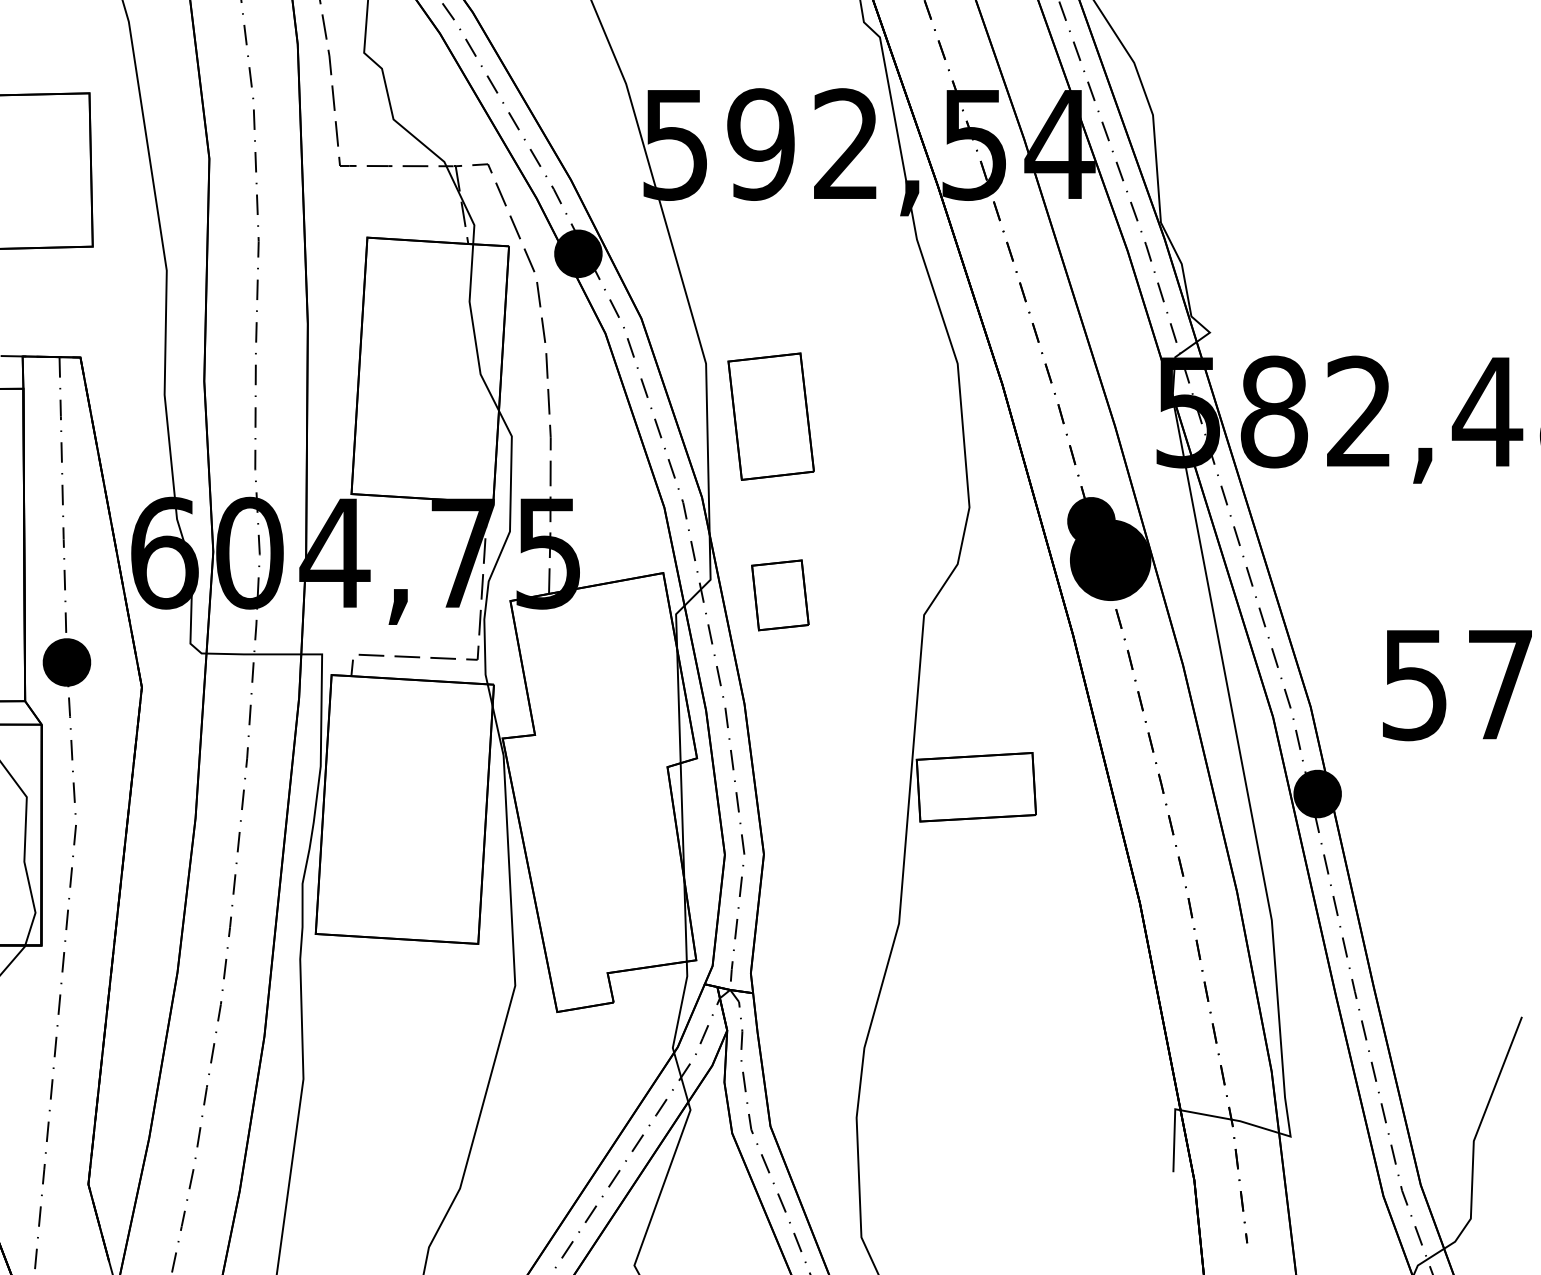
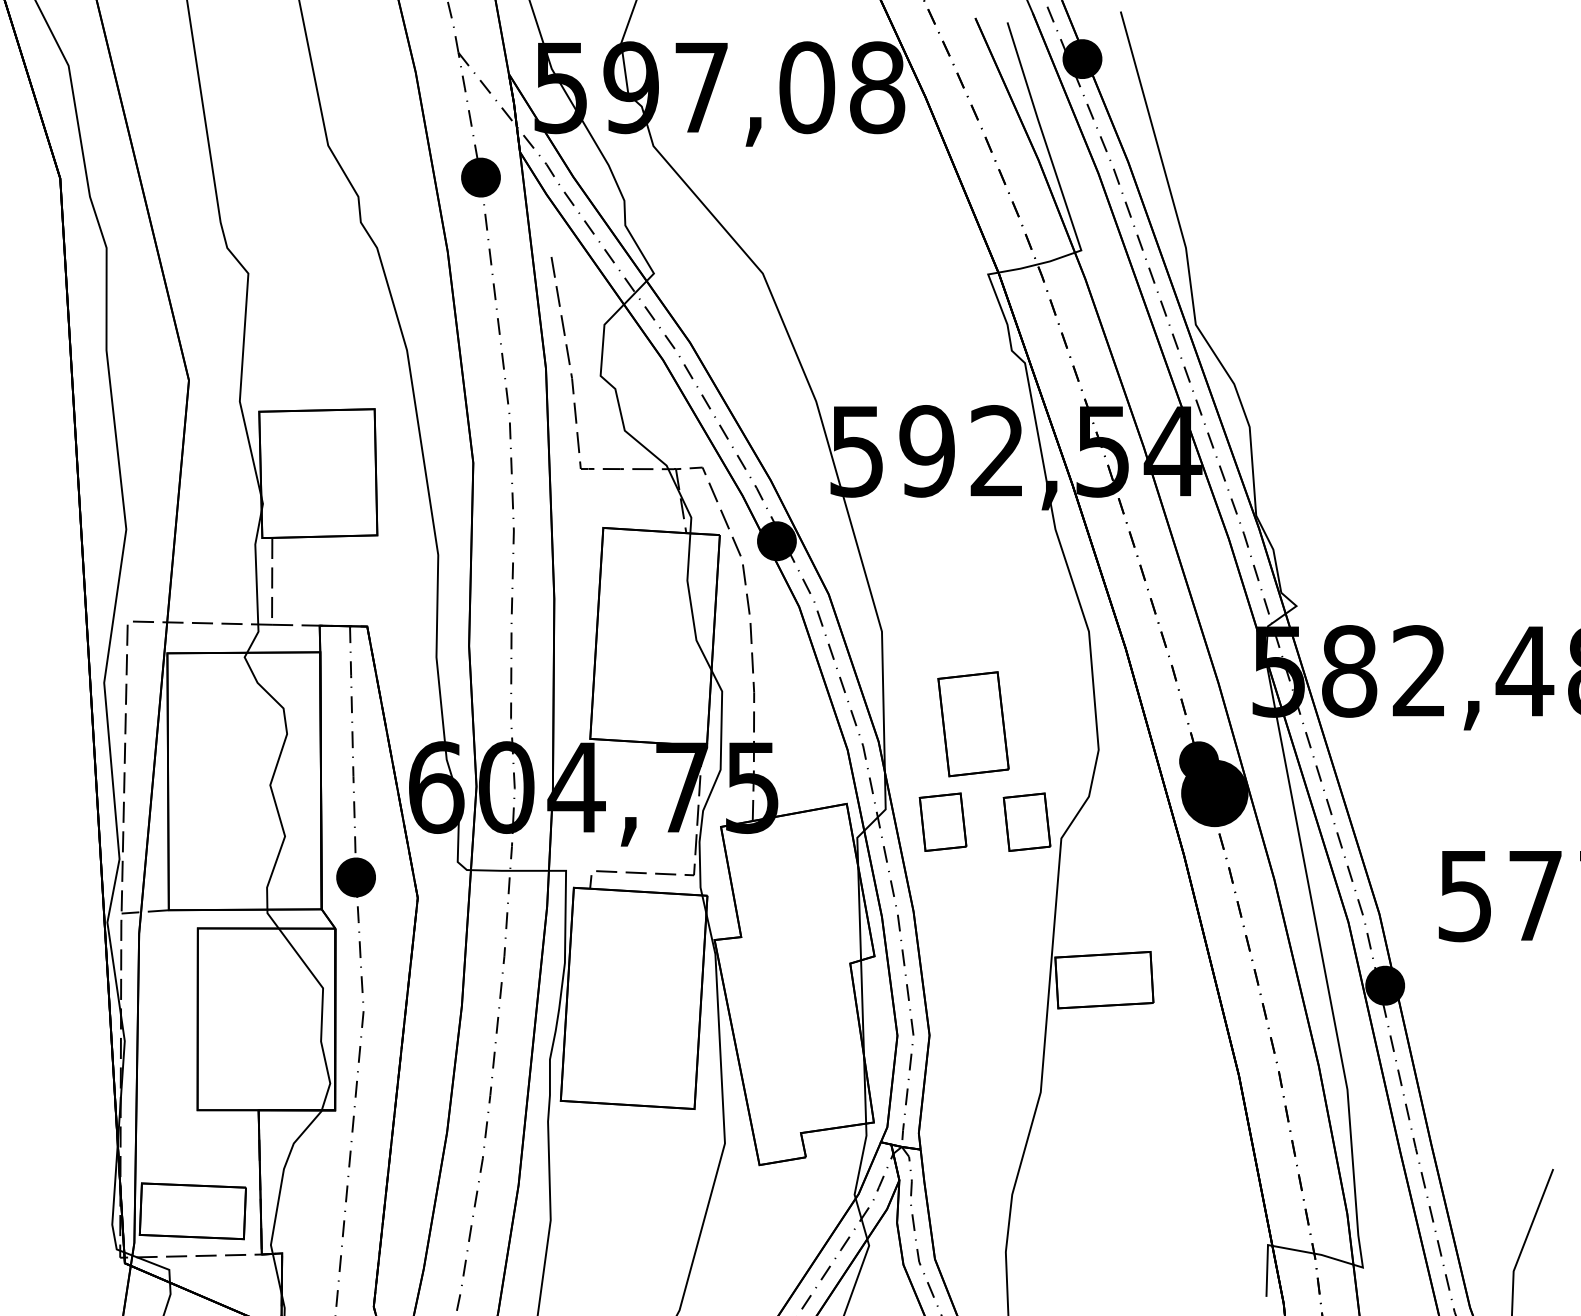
part: (771, 416) -> (973, 724), moved
part: (881, 594) -> (1026, 821), added

